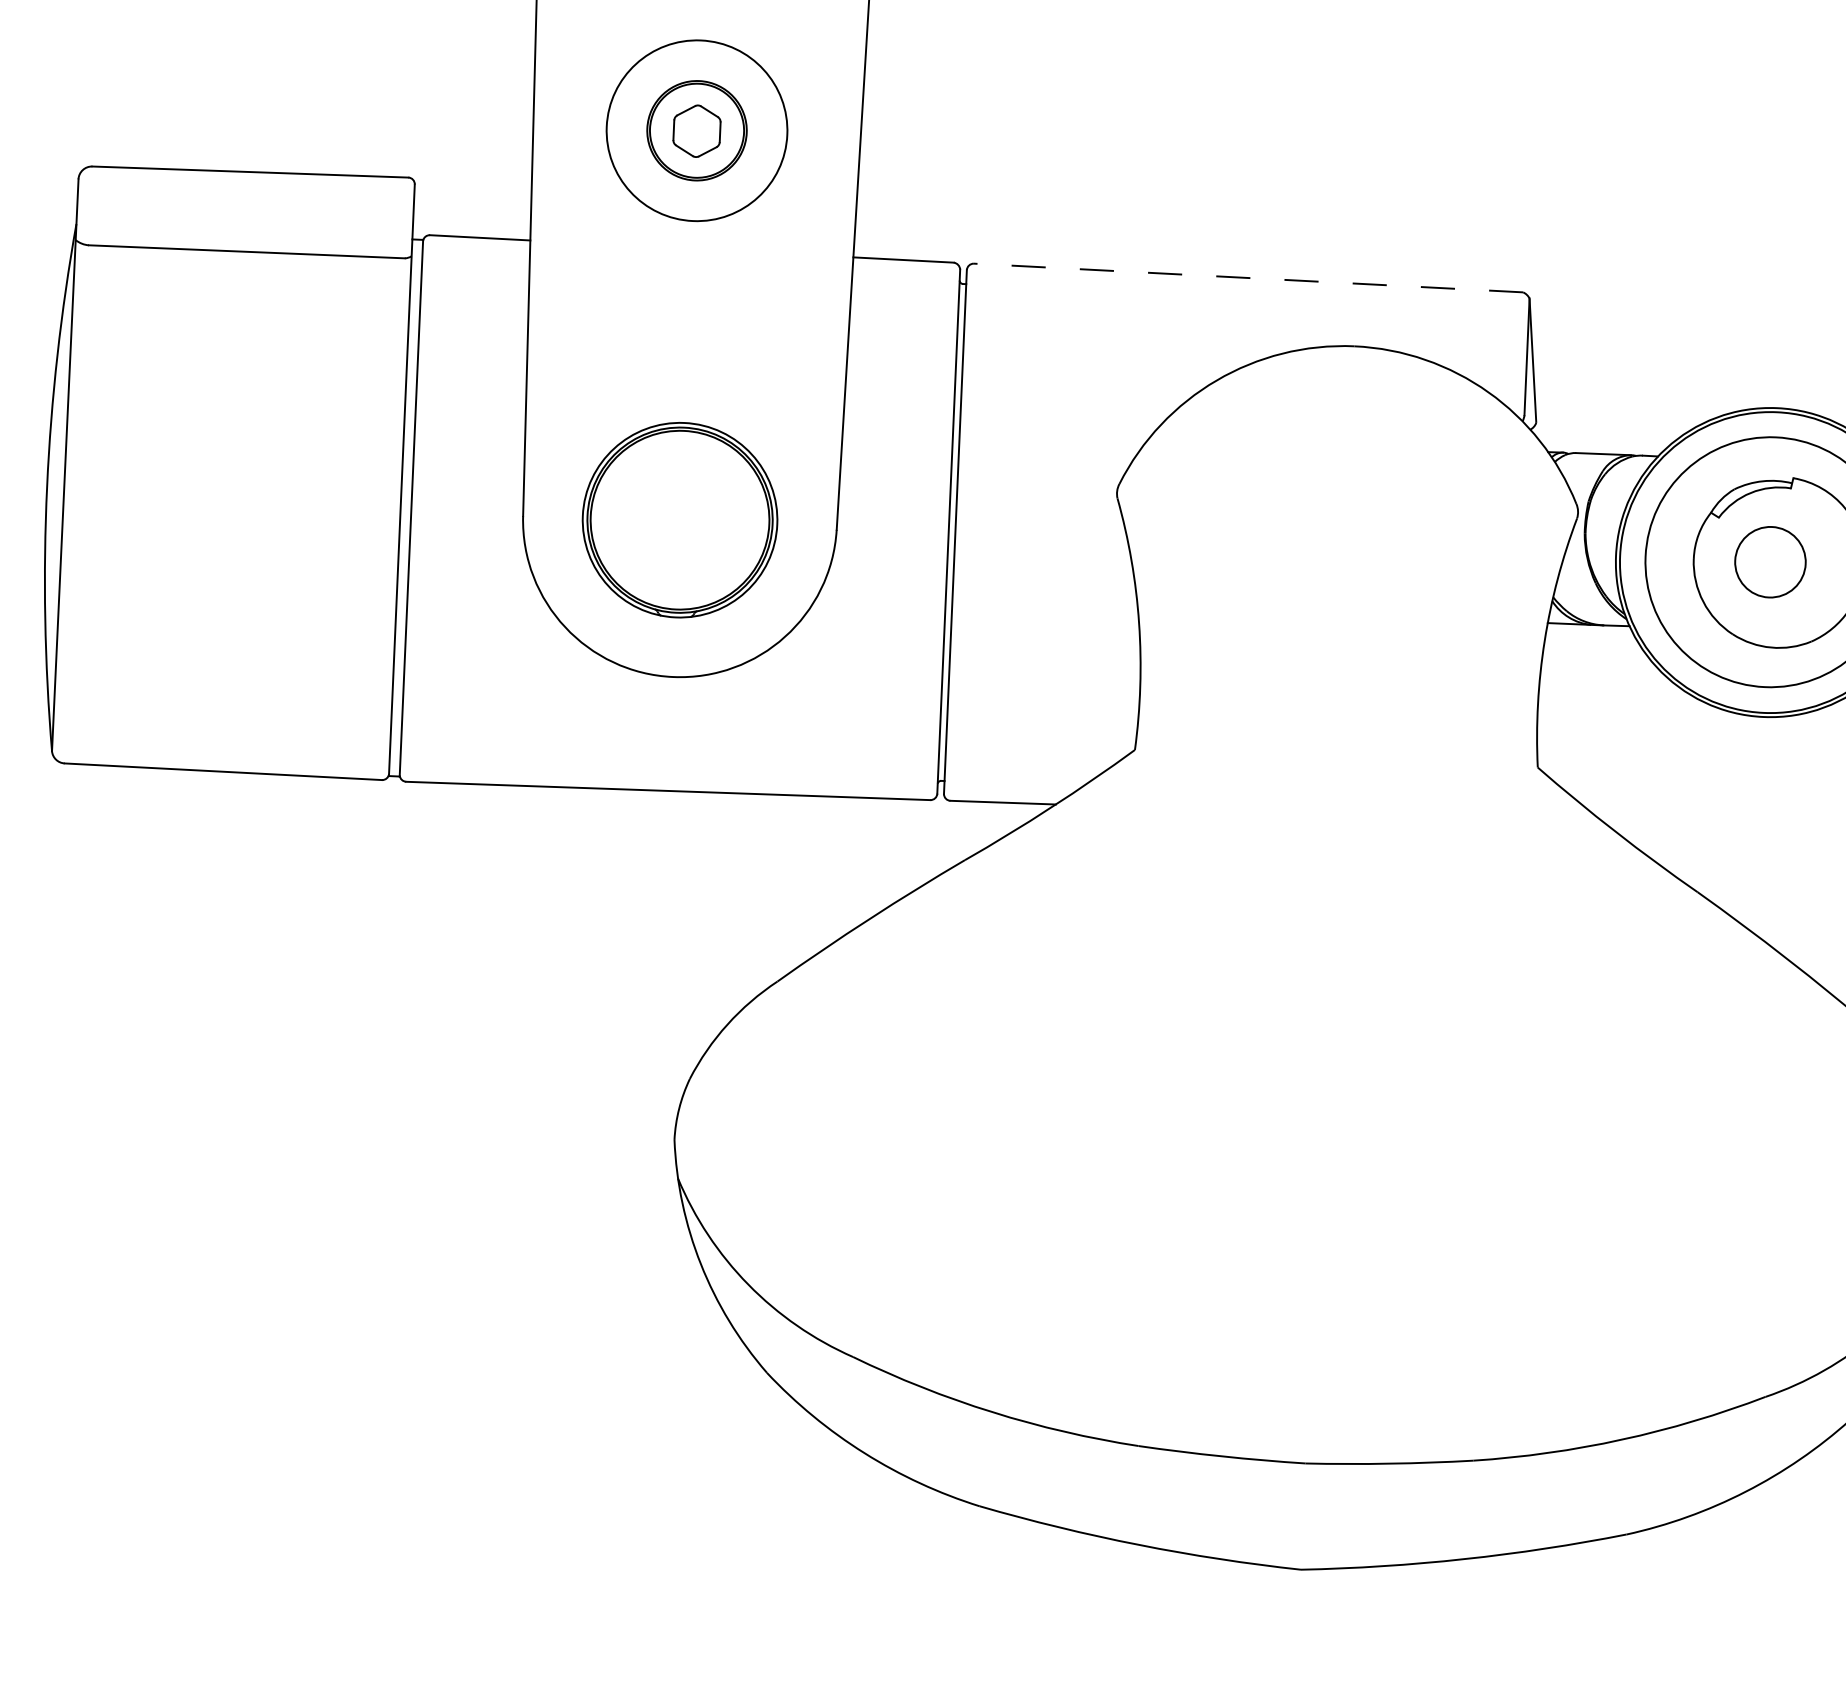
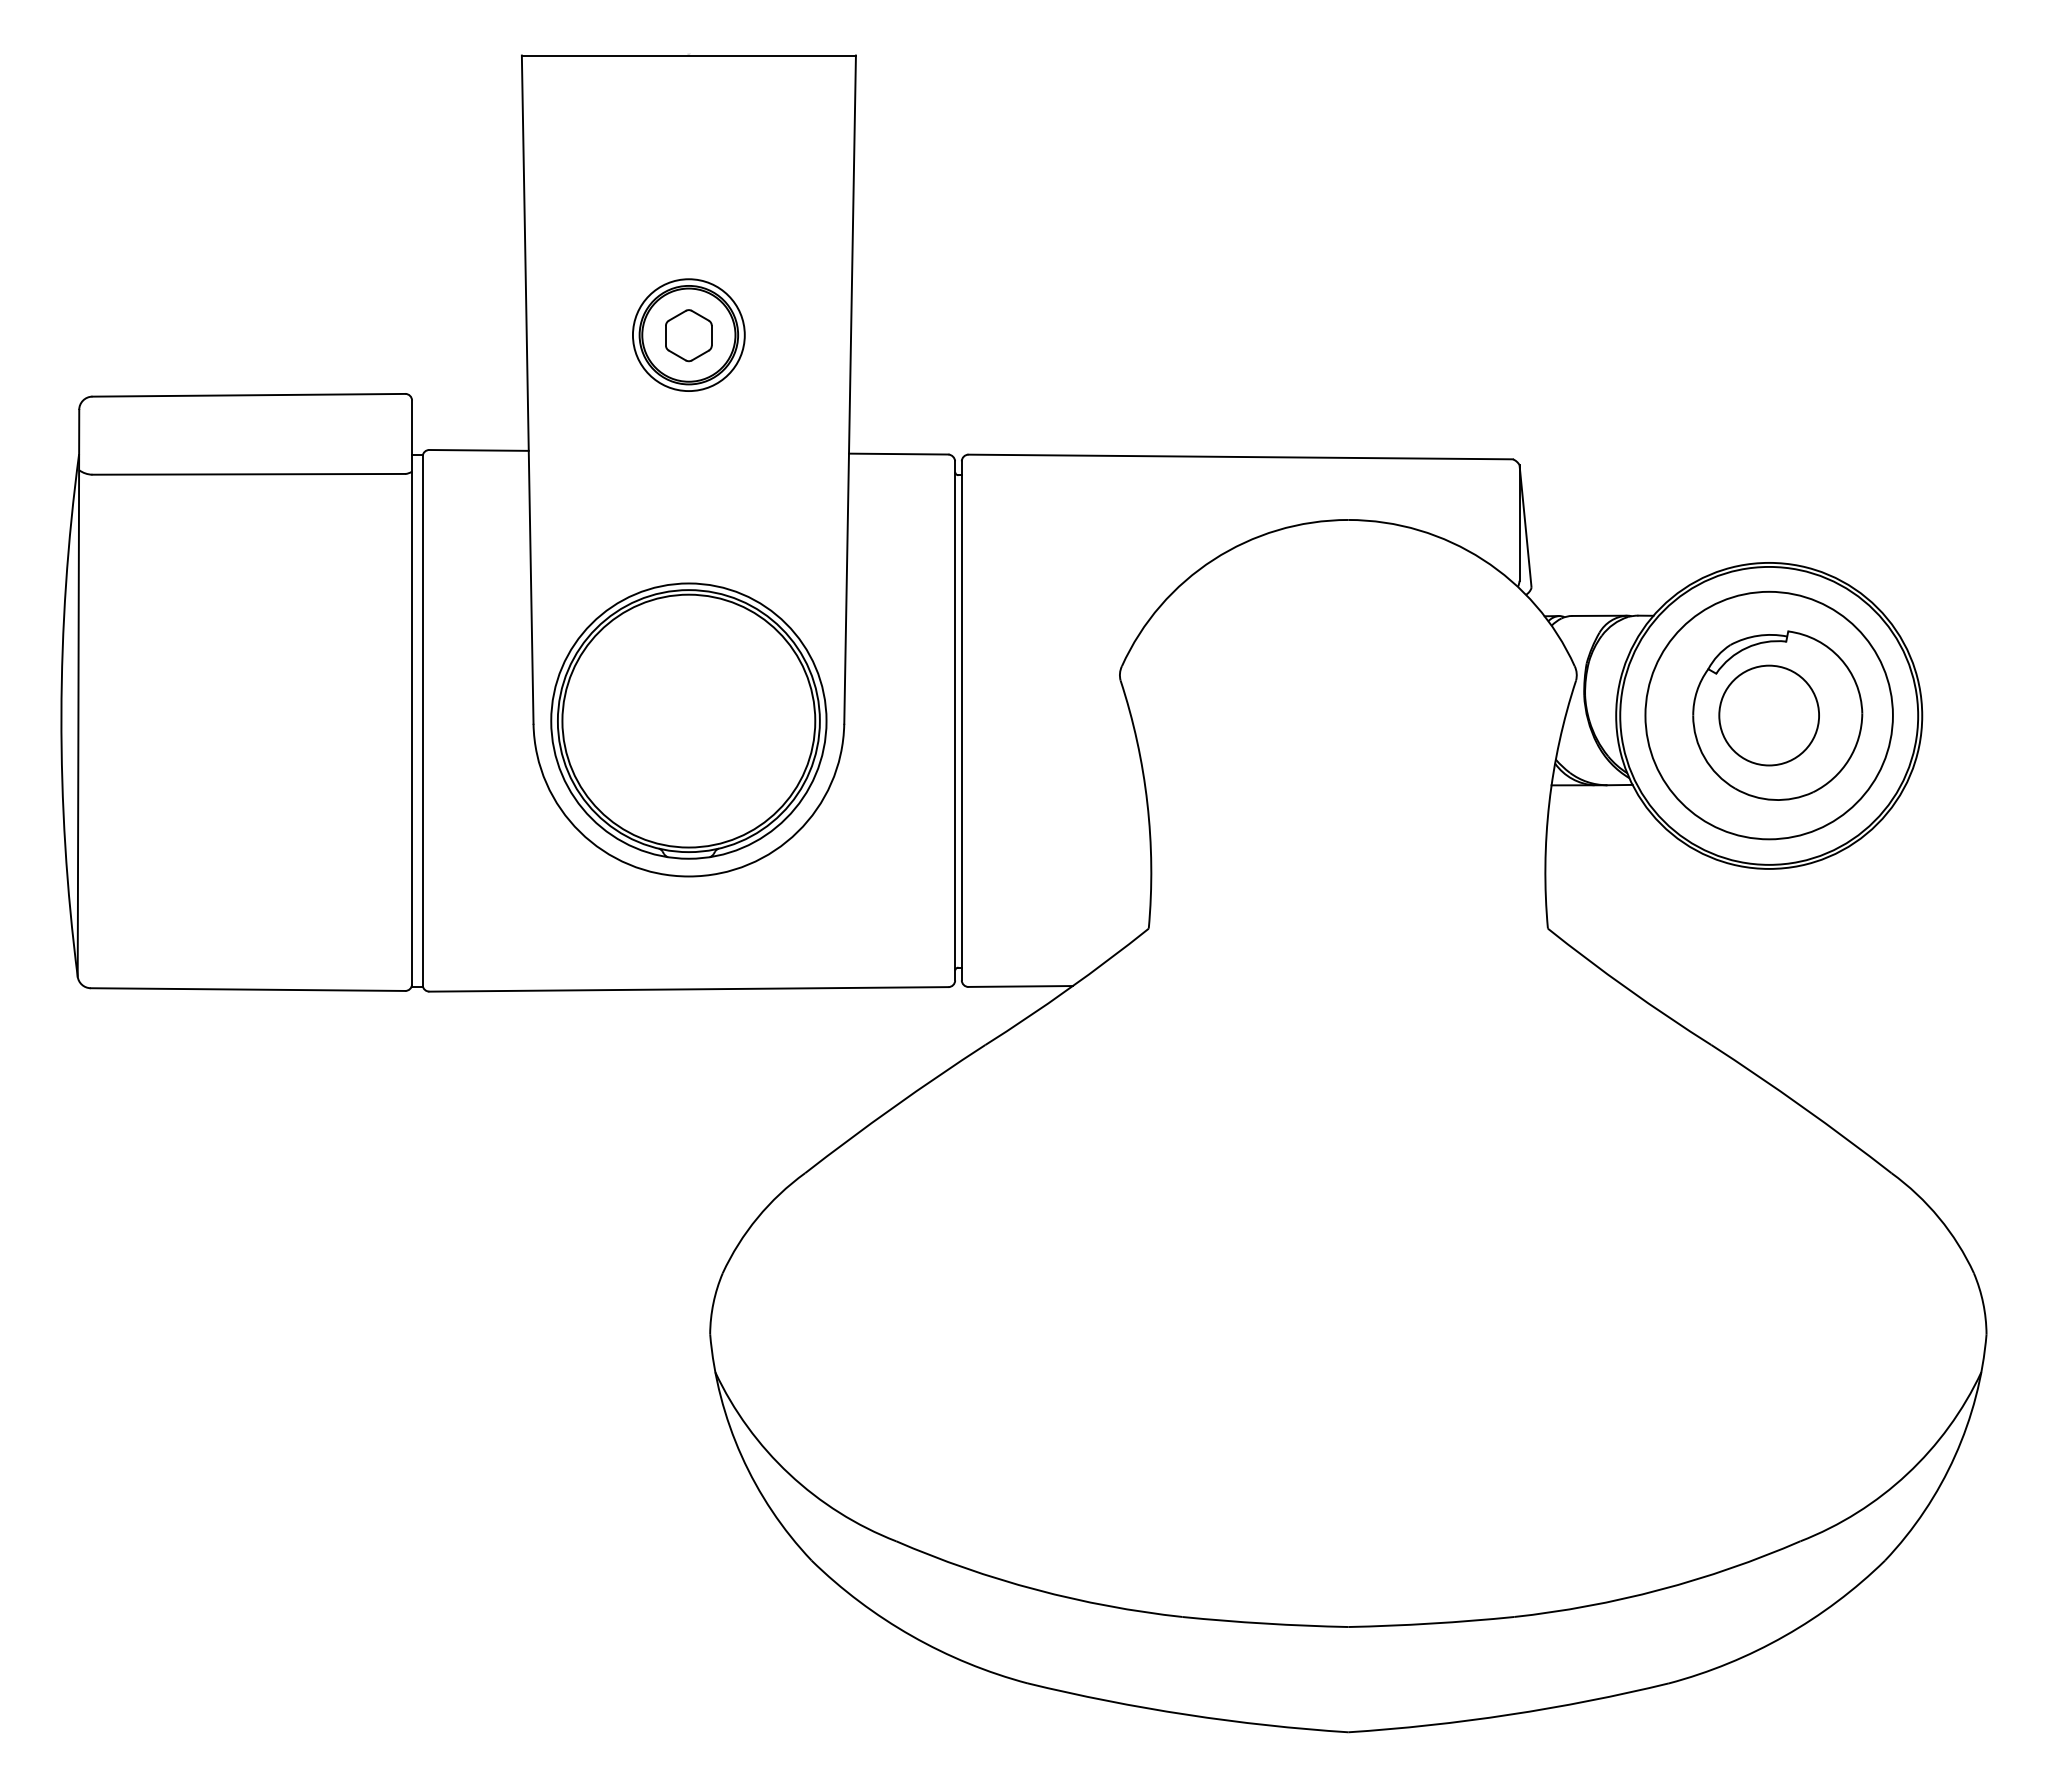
circle: (696, 131) -> (688, 335), size x0.62
line: (1248, 277) -> (1240, 456), dashed -> solid
part: (679, 519) -> (688, 720), size x1.43
circle: (1770, 562) -> (1769, 715), size x1.43

